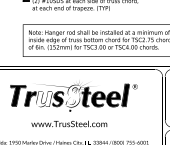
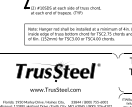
fill: (72, 96) -> (57, 71), added
fill: (43, 99) -> (38, 73), added

